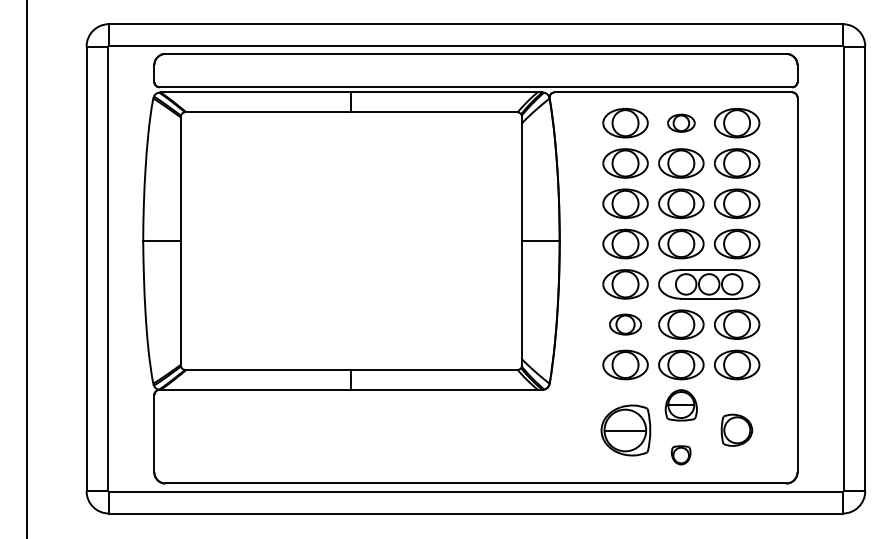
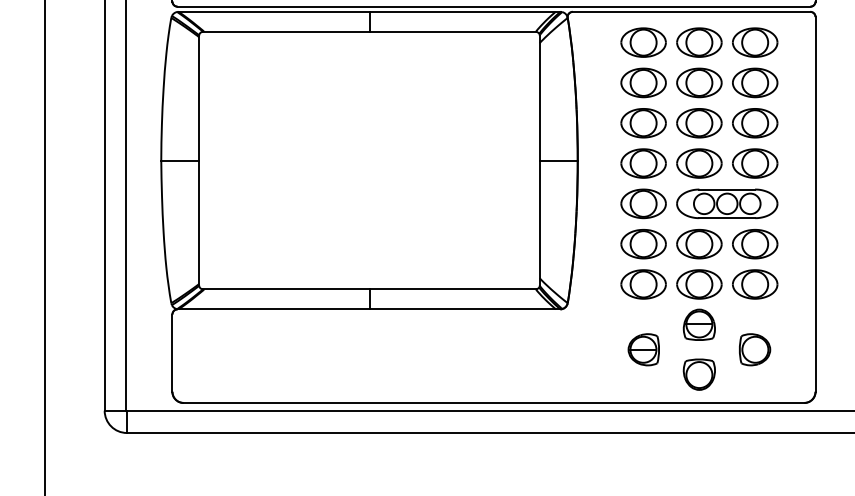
part: (681, 123) -> (699, 42), size x1.67
part: (625, 324) -> (643, 243), size x1.43
part: (625, 429) -> (643, 348), size x0.62
part: (680, 455) -> (698, 374), size x1.67

